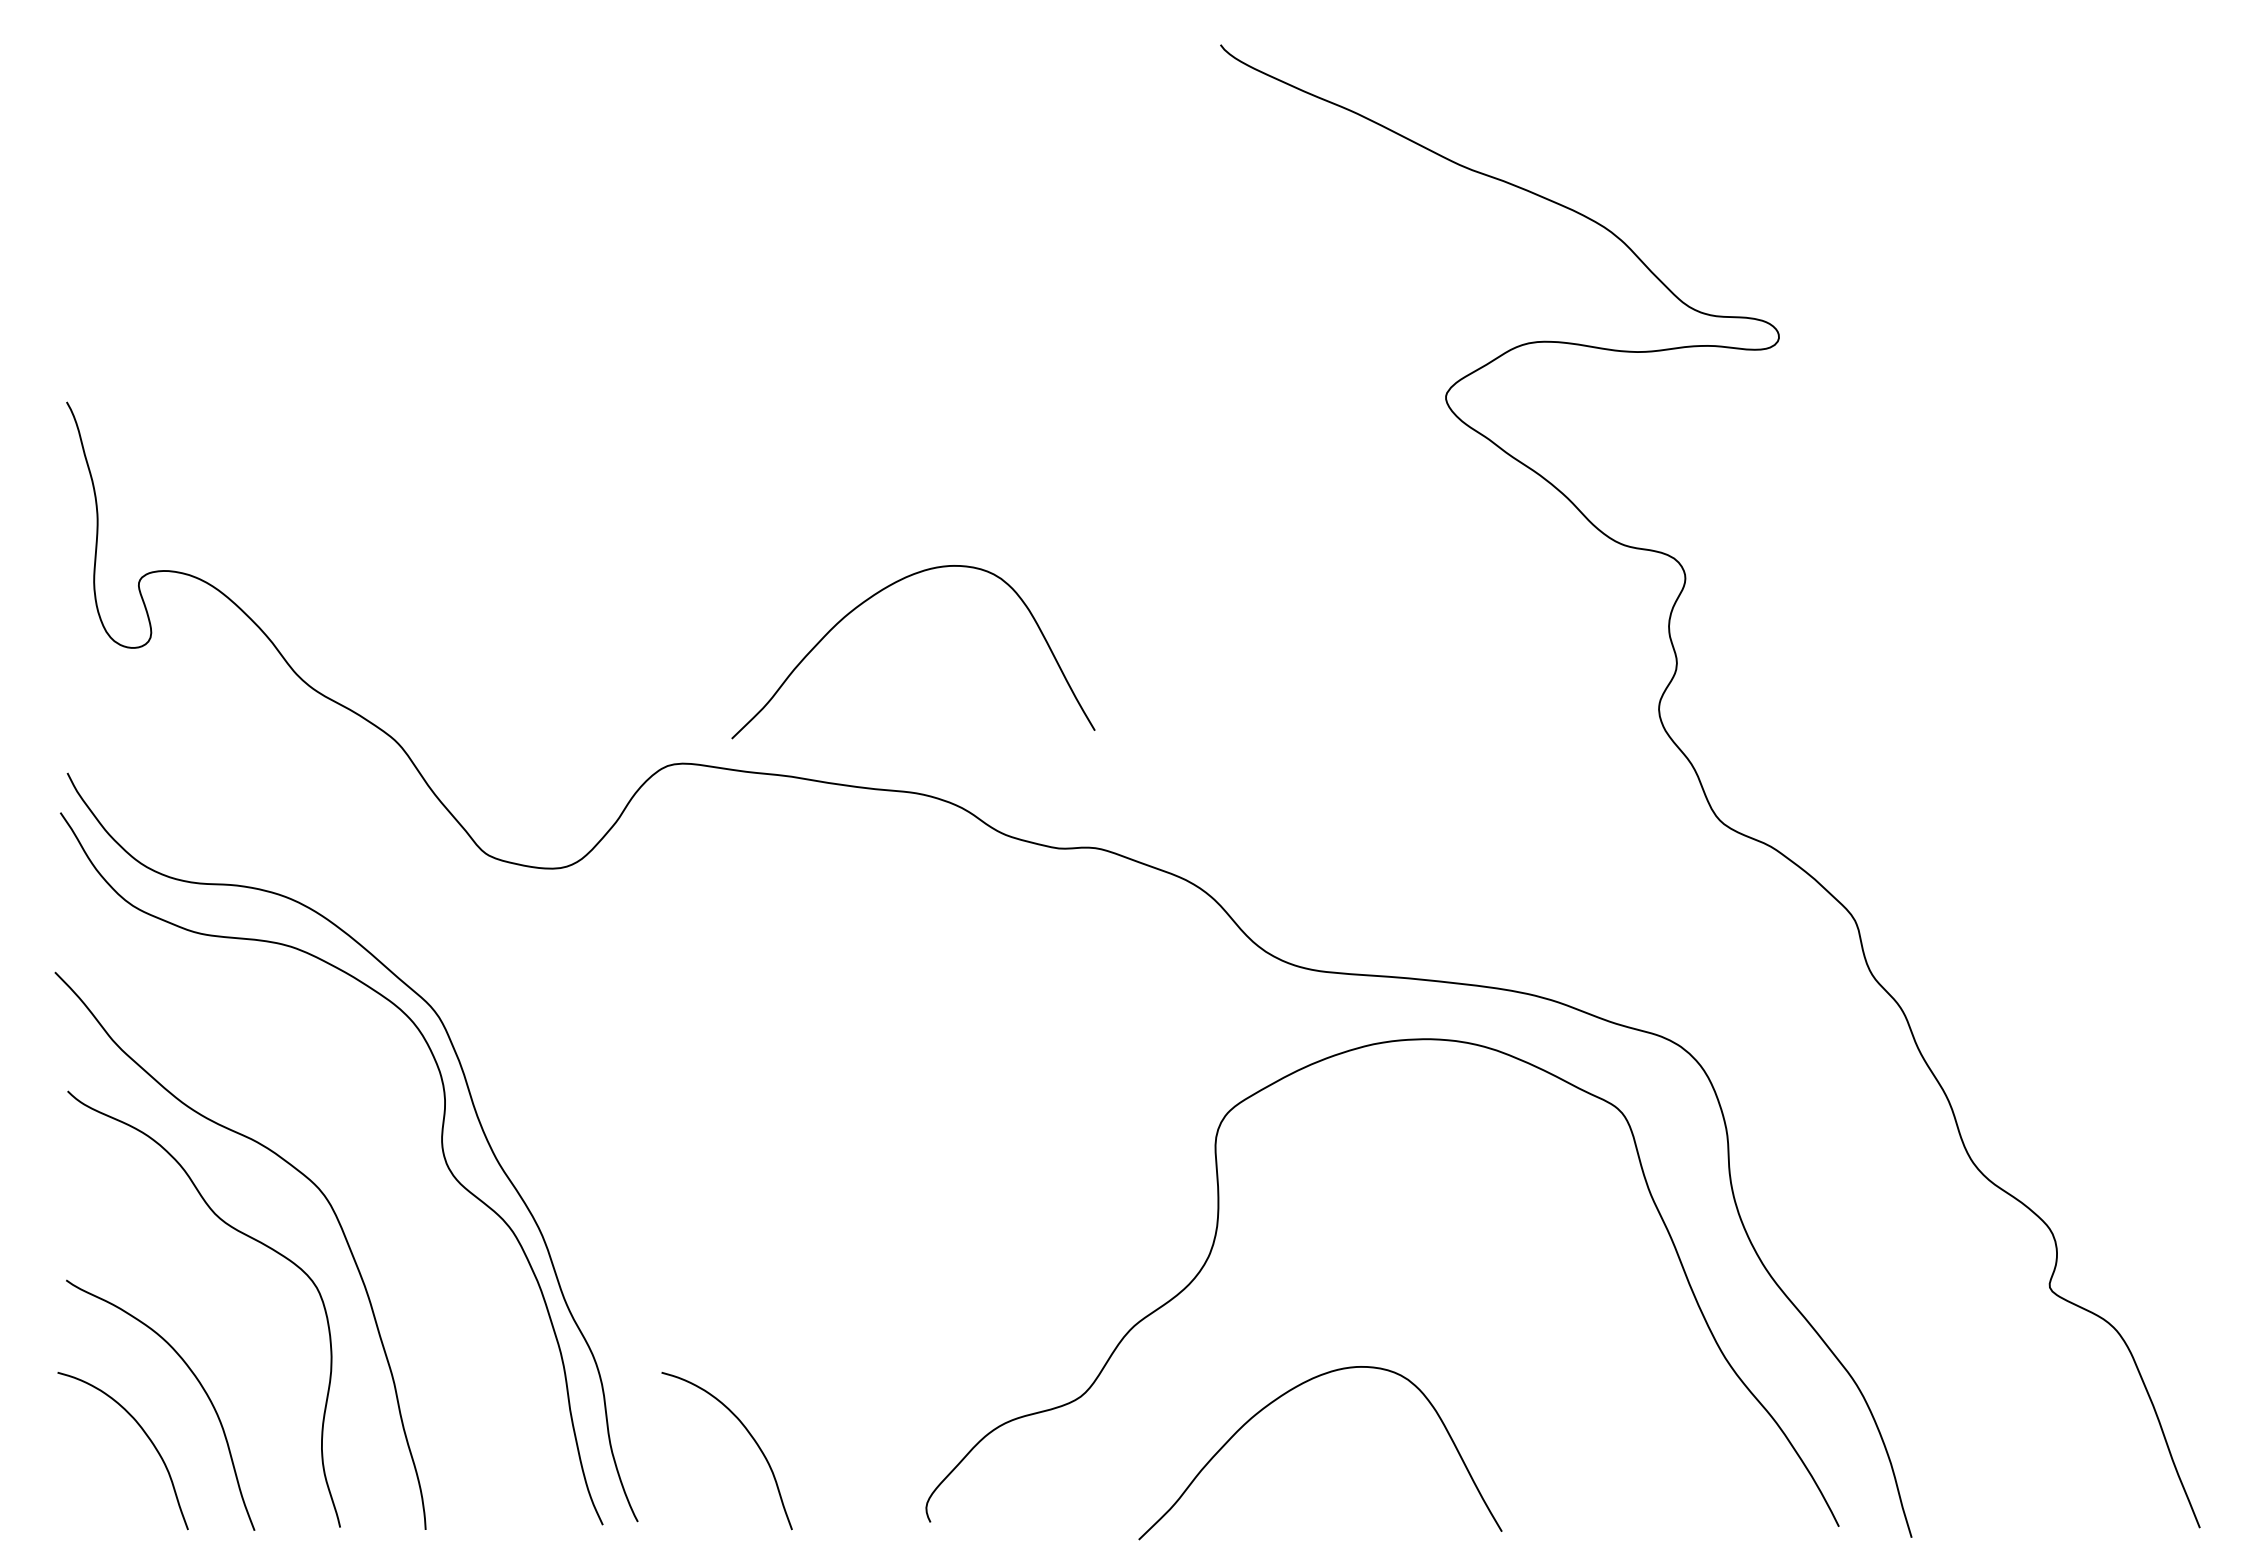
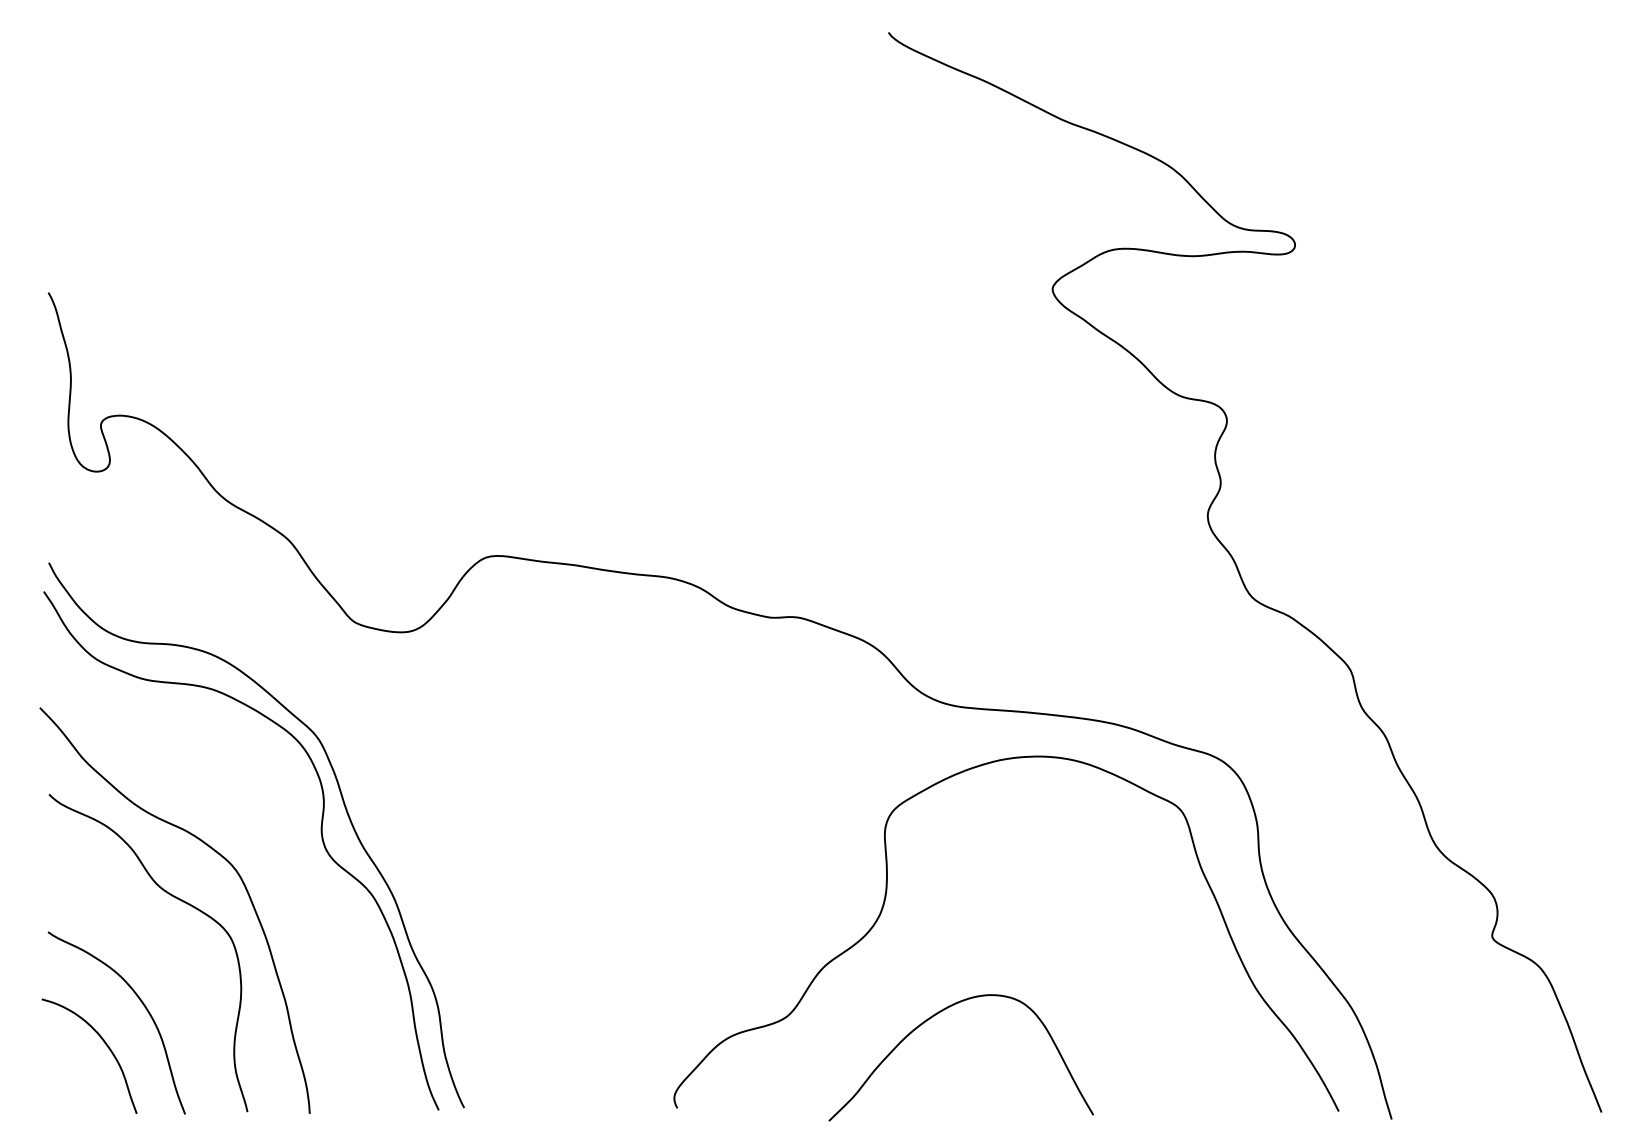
curve: (877, 594) -> (638, 432), removed
curve: (750, 1436) -> (546, 1045), removed

